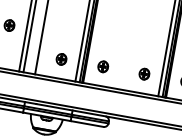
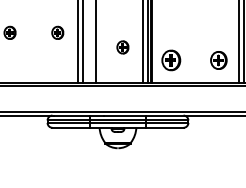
part: (61, 59) -> (122, 47), moved
part: (102, 66) -> (170, 60), size x1.6
part: (144, 74) -> (218, 60), size x1.4

